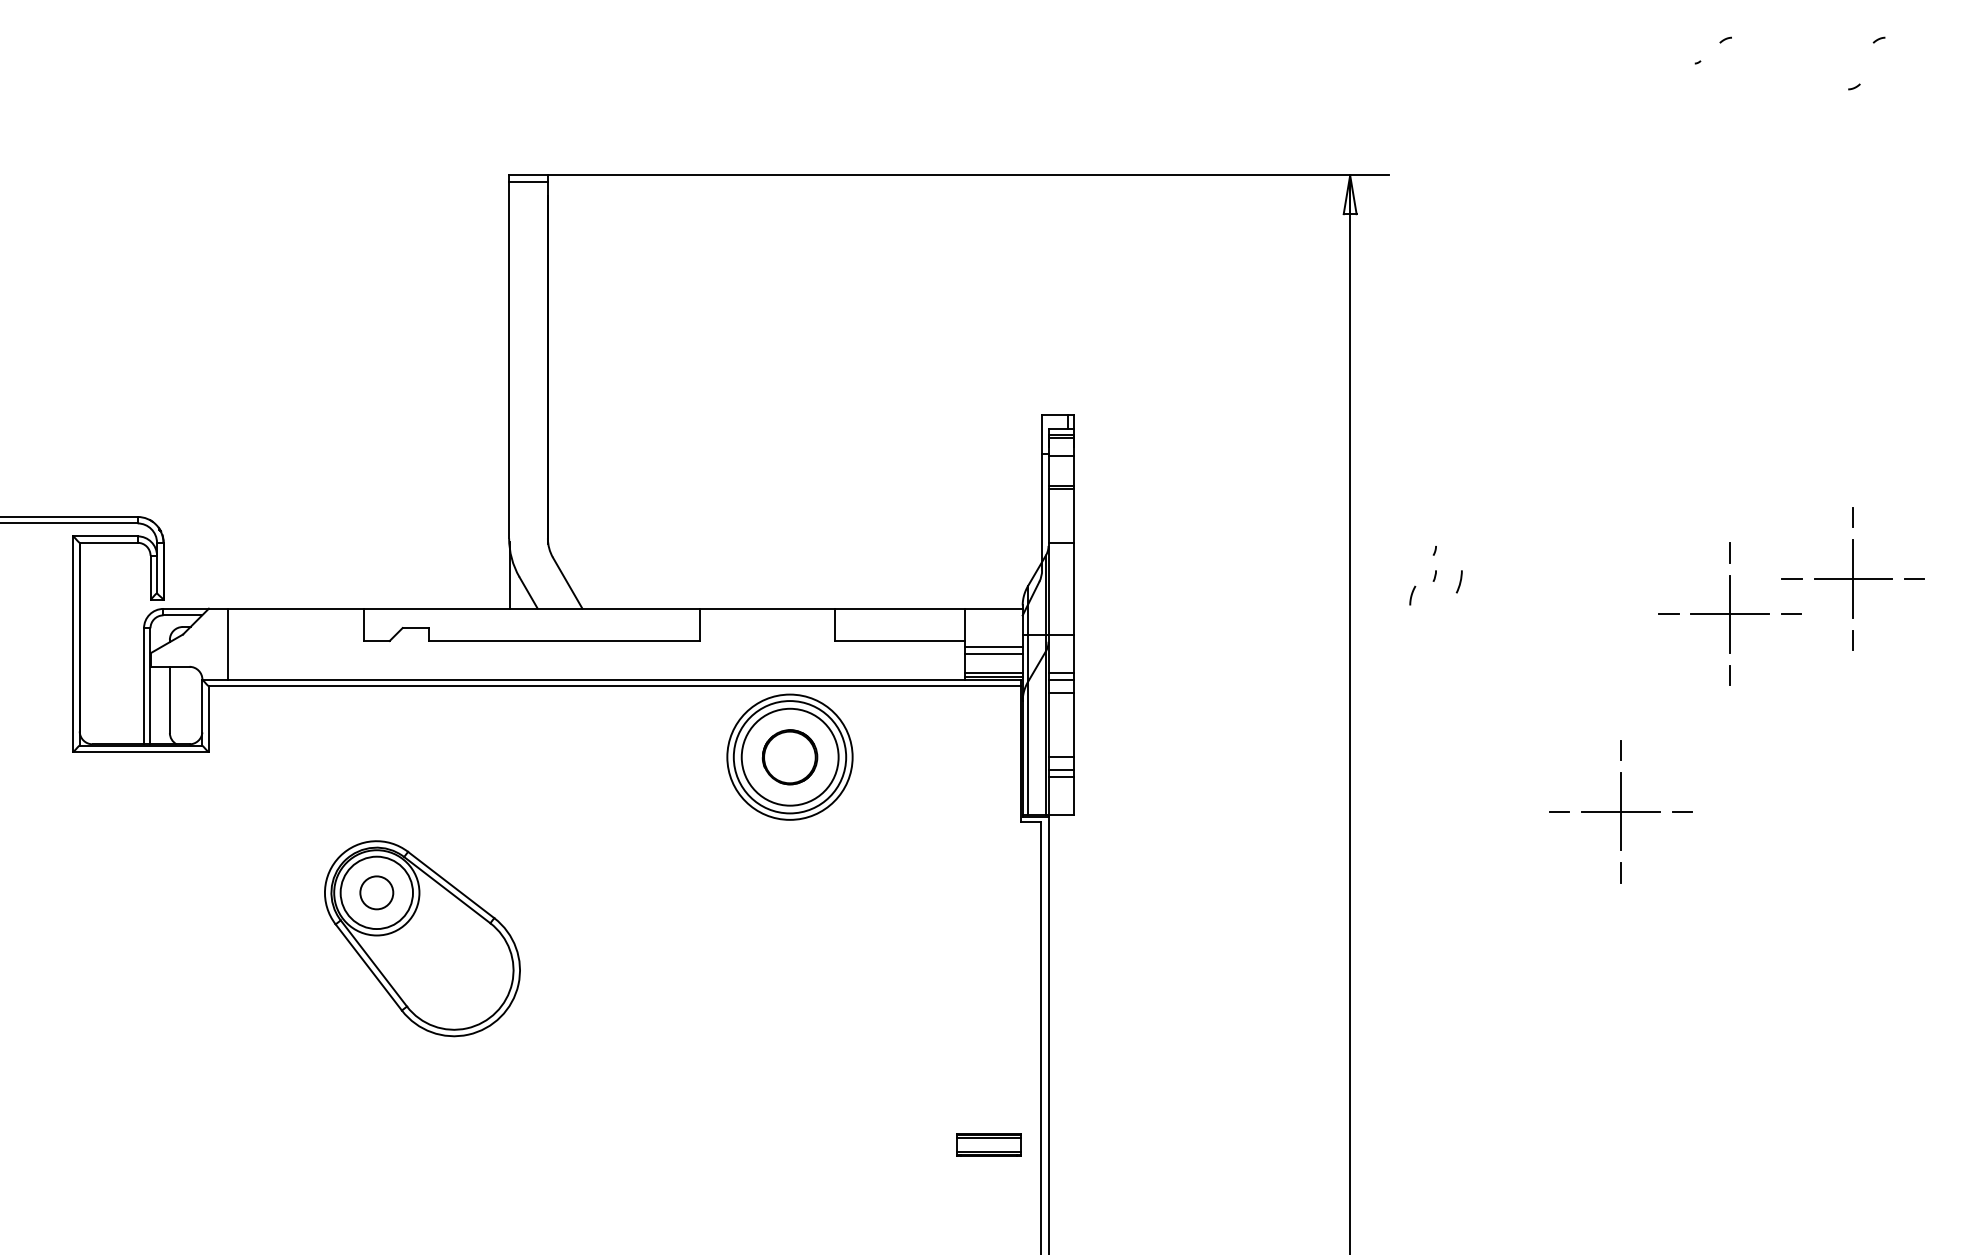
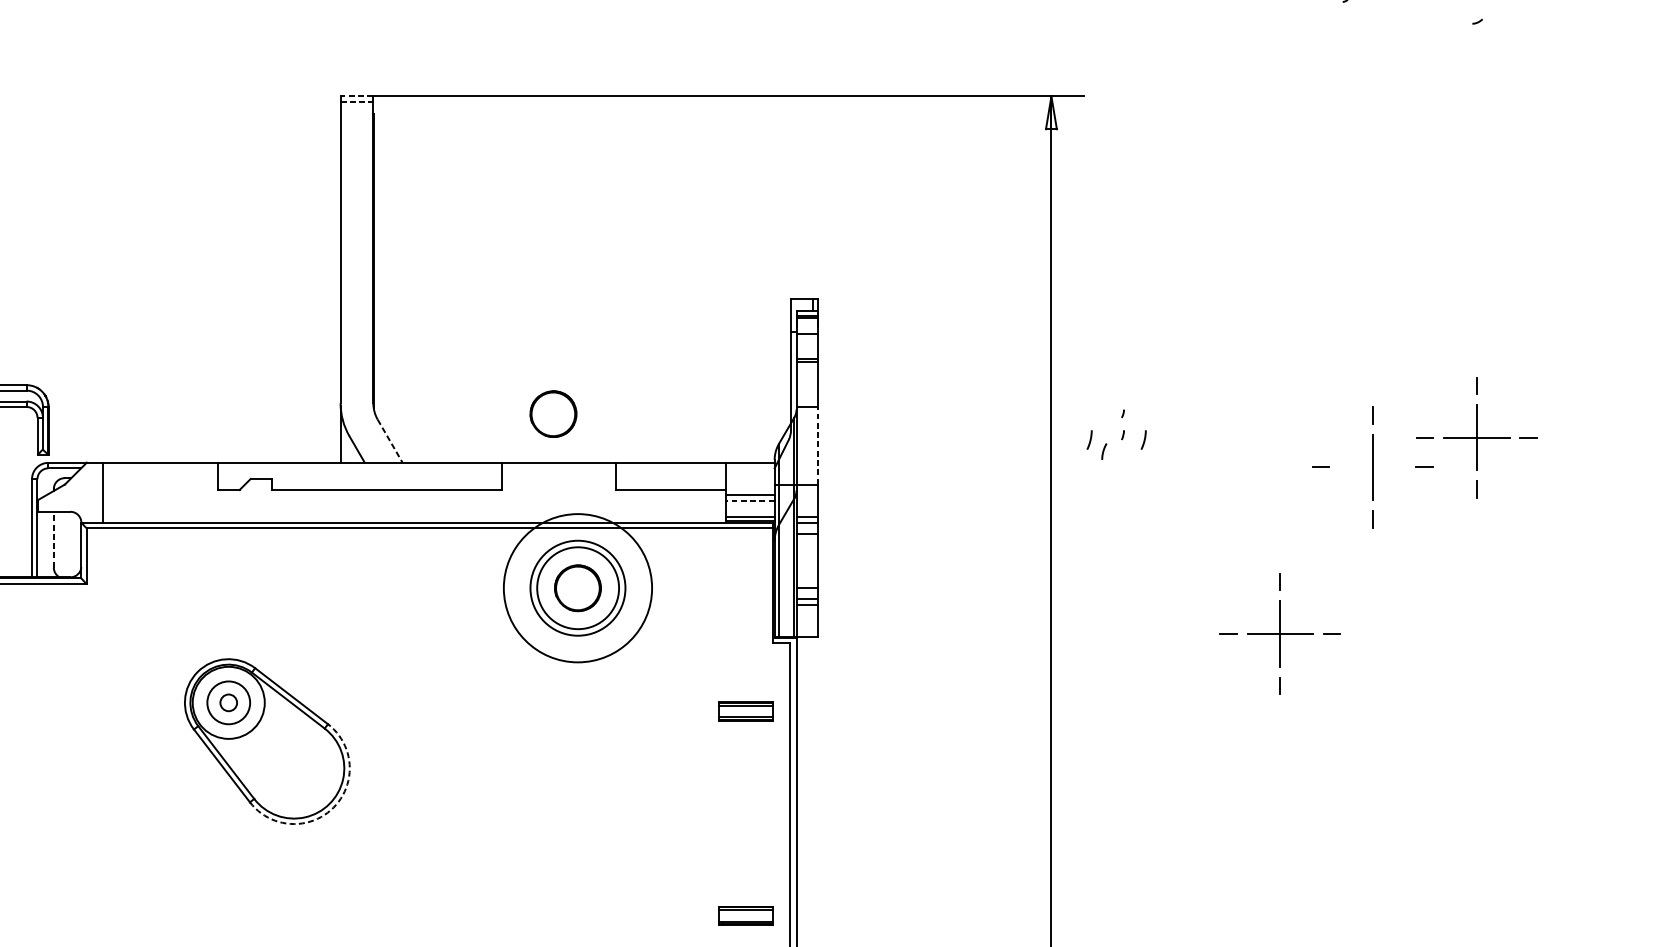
line: (528, 175) -> (356, 96), solid -> dashed
line: (529, 181) -> (357, 101), solid -> dashed
part: (760, 551) -> (553, 414), added
arc: (1395, 581) -> (1089, 439), added
line: (568, 583) -> (390, 441), solid -> dashed
line: (1074, 588) -> (818, 445), solid -> dashed
line: (1729, 614) -> (1372, 467), removed
line: (993, 653) -> (749, 500), solid -> dashed
line: (169, 699) -> (53, 539), solid -> dashed
circle: (789, 756) -> (577, 587), size x1.4
circle: (376, 892) -> (228, 702), size x0.6
circle: (376, 892) -> (228, 702), size x0.7
part: (988, 902) -> (745, 711), added
arc: (500, 1016) -> (333, 807), solid -> dashed

